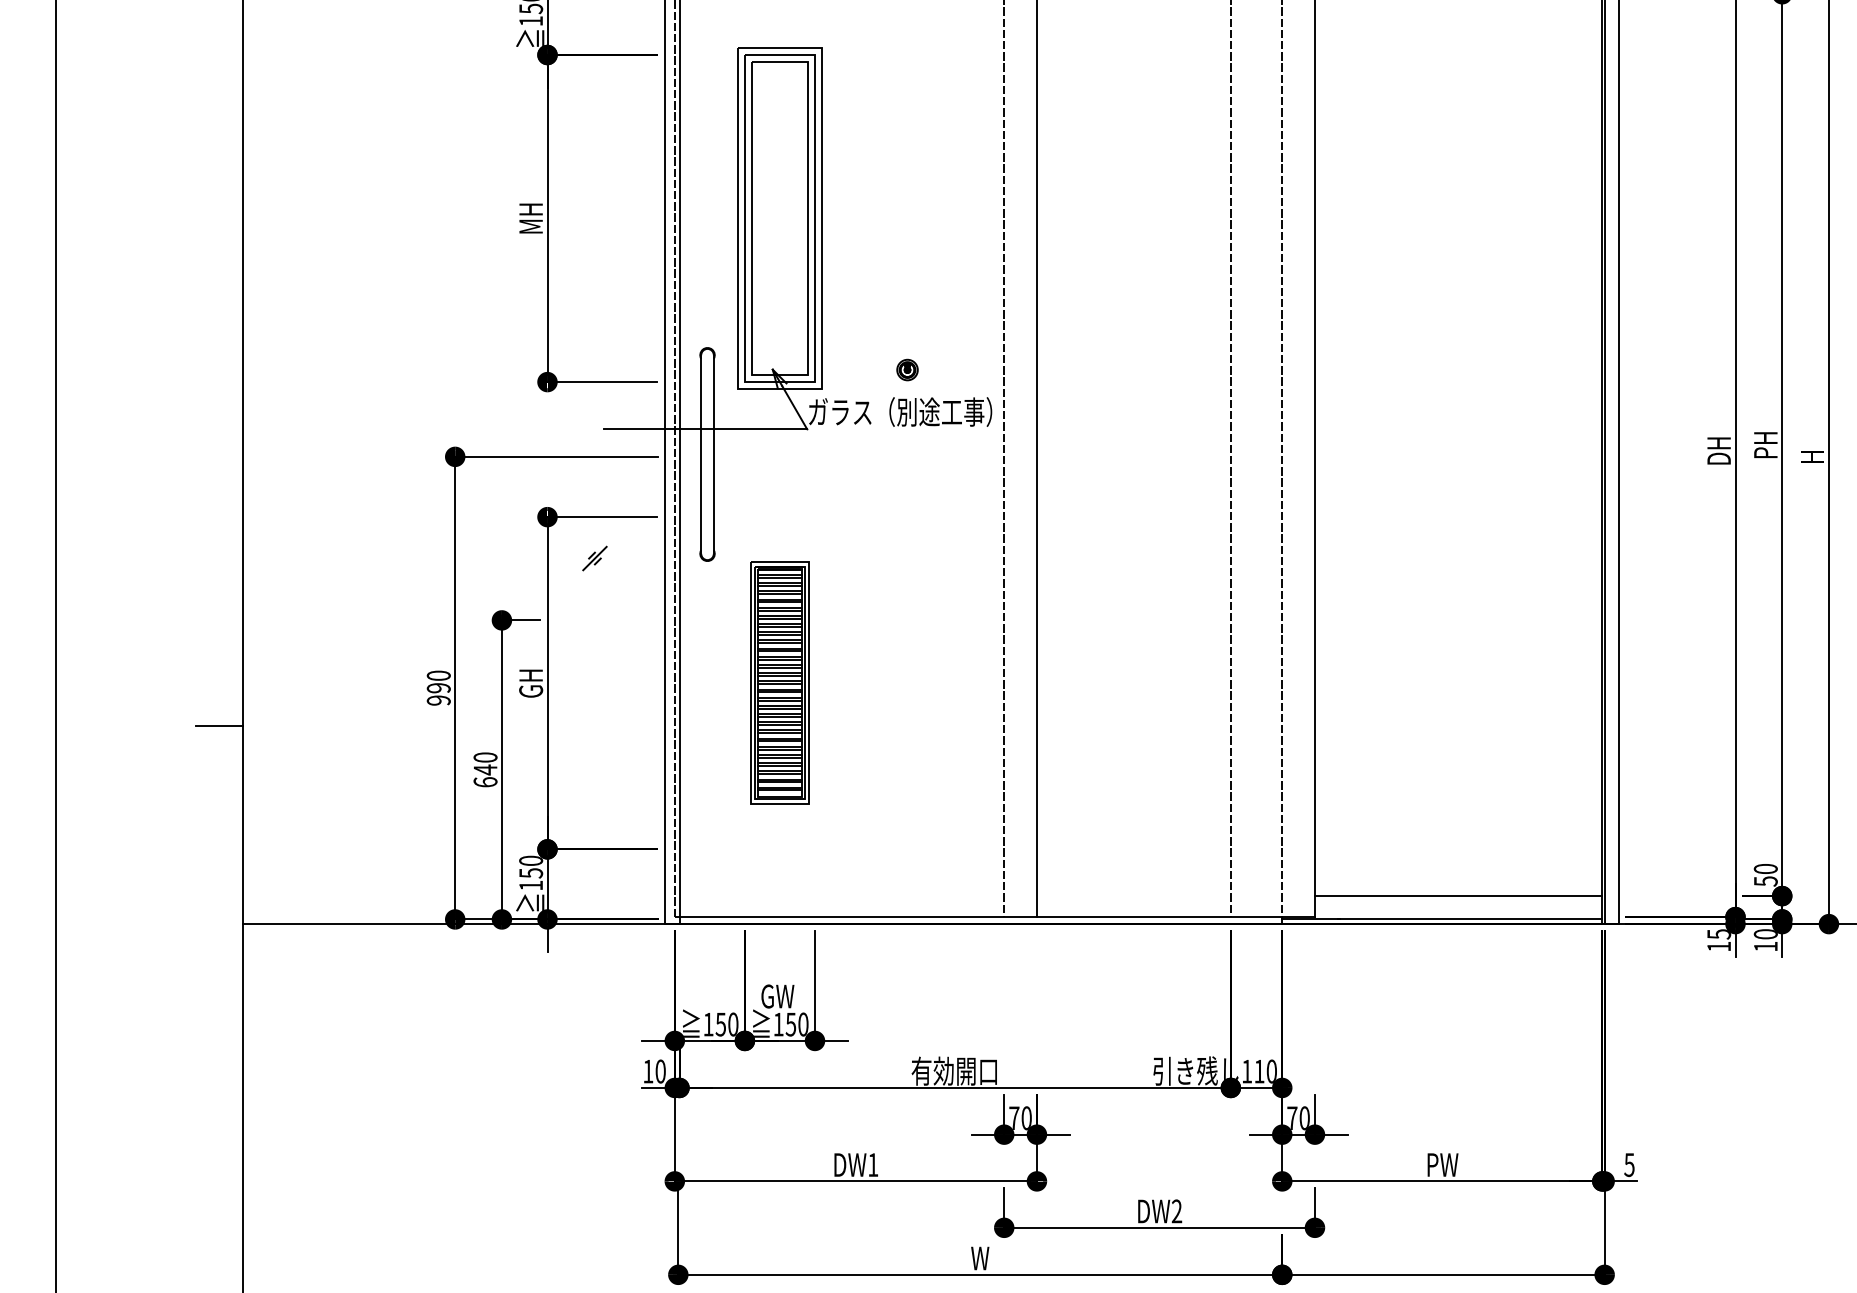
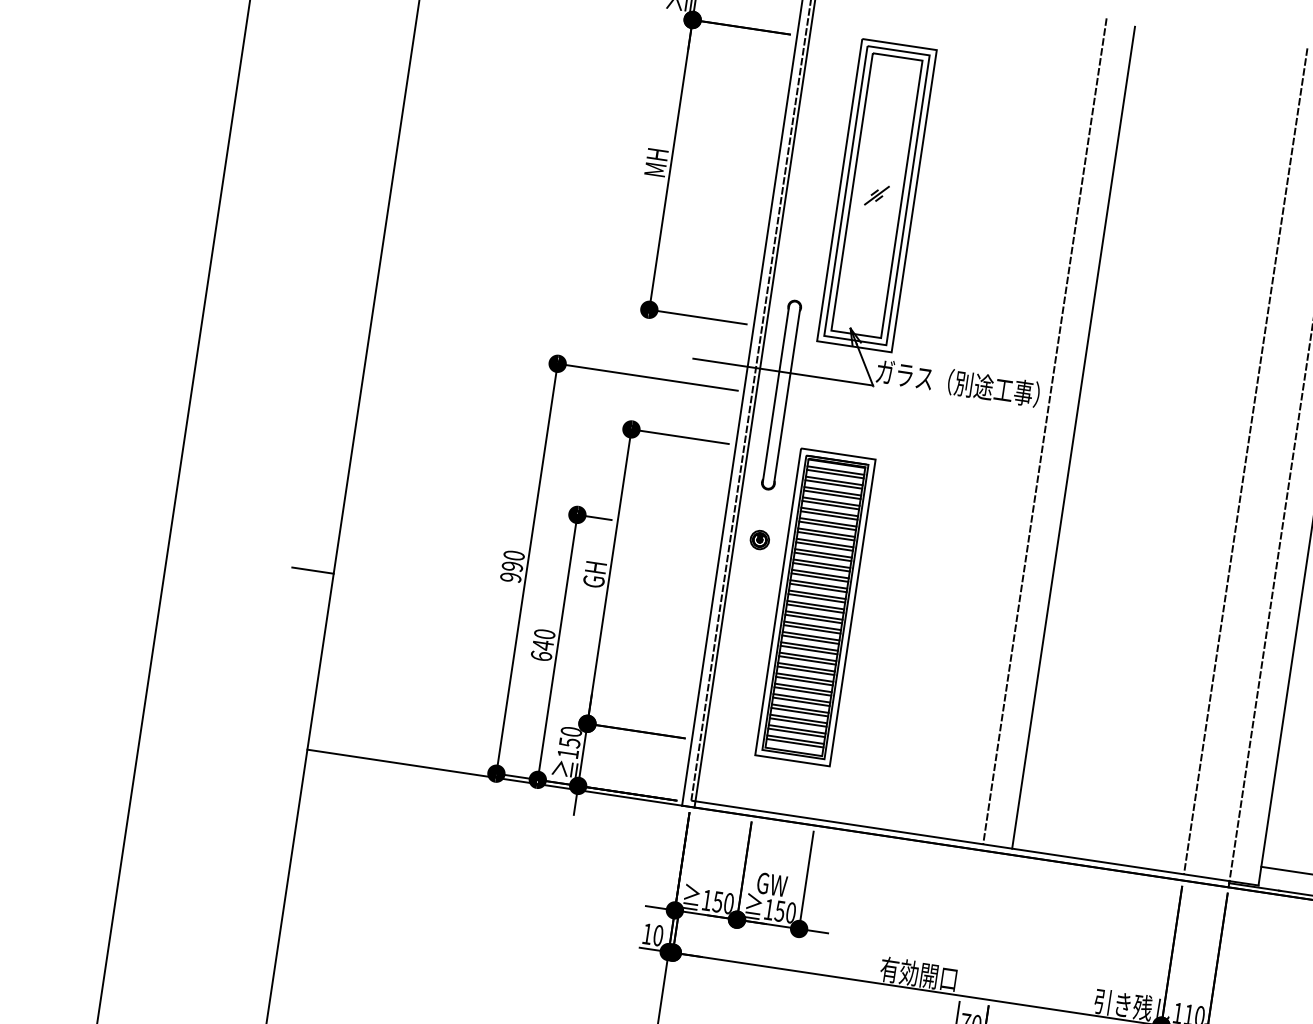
part: (907, 369) -> (759, 539), moved
part: (594, 558) -> (876, 195), moved
part: (779, 682) -> (815, 606), size x1.43

